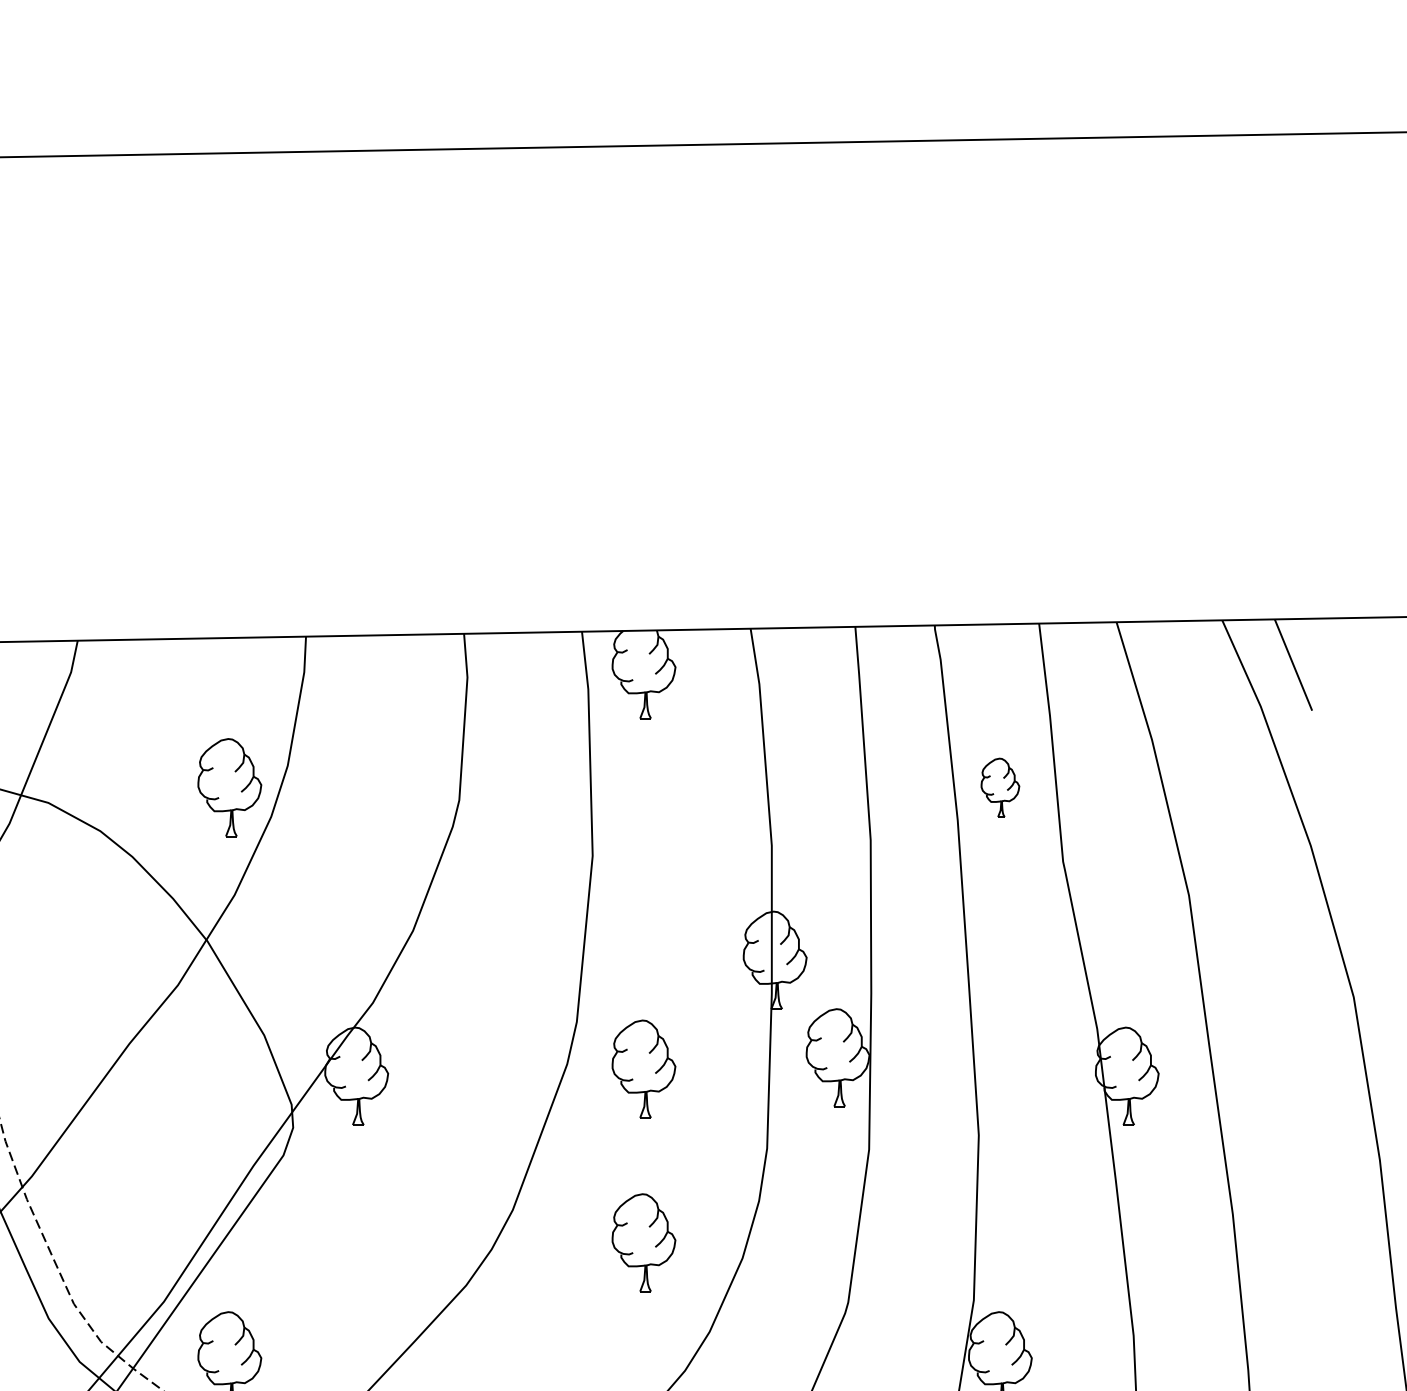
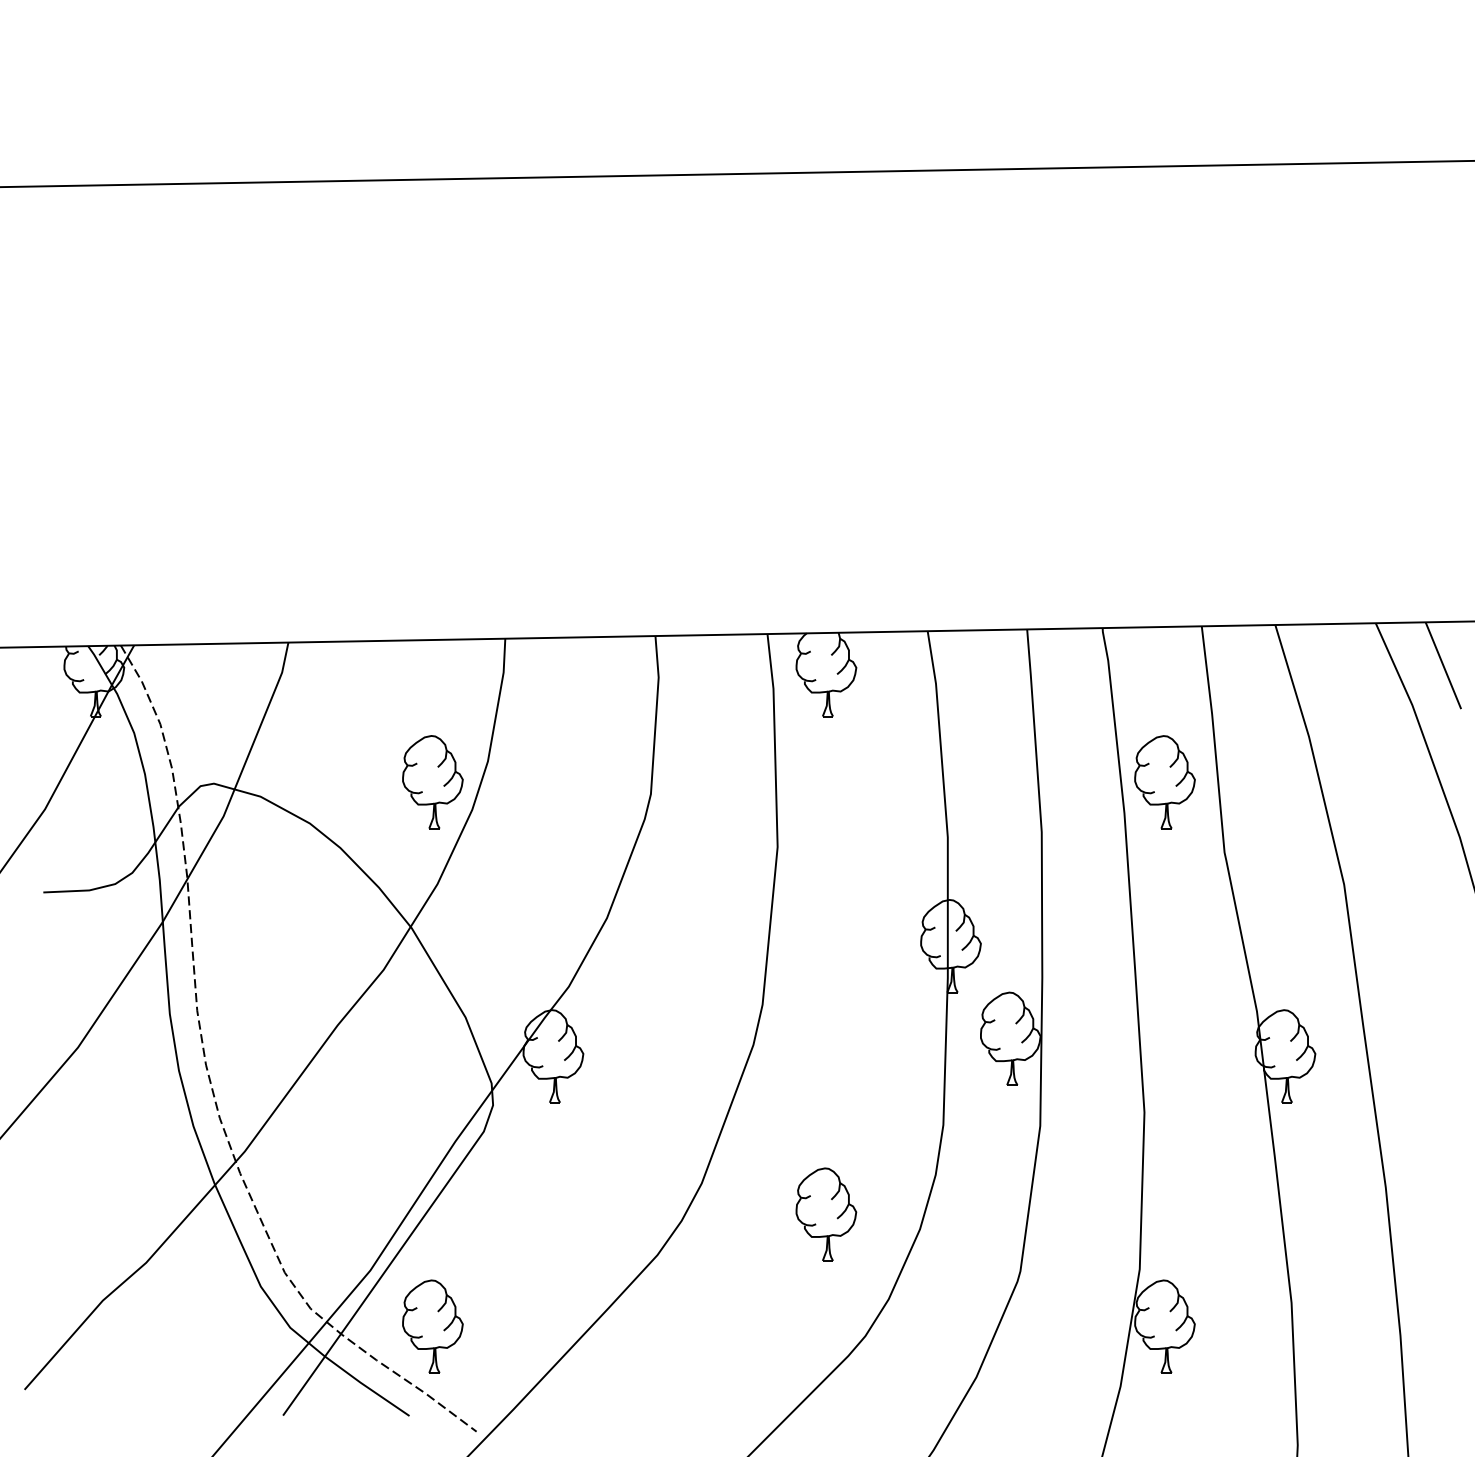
part: (999, 787) -> (1164, 782), size x1.67
part: (644, 1069) -> (826, 1049), removed

